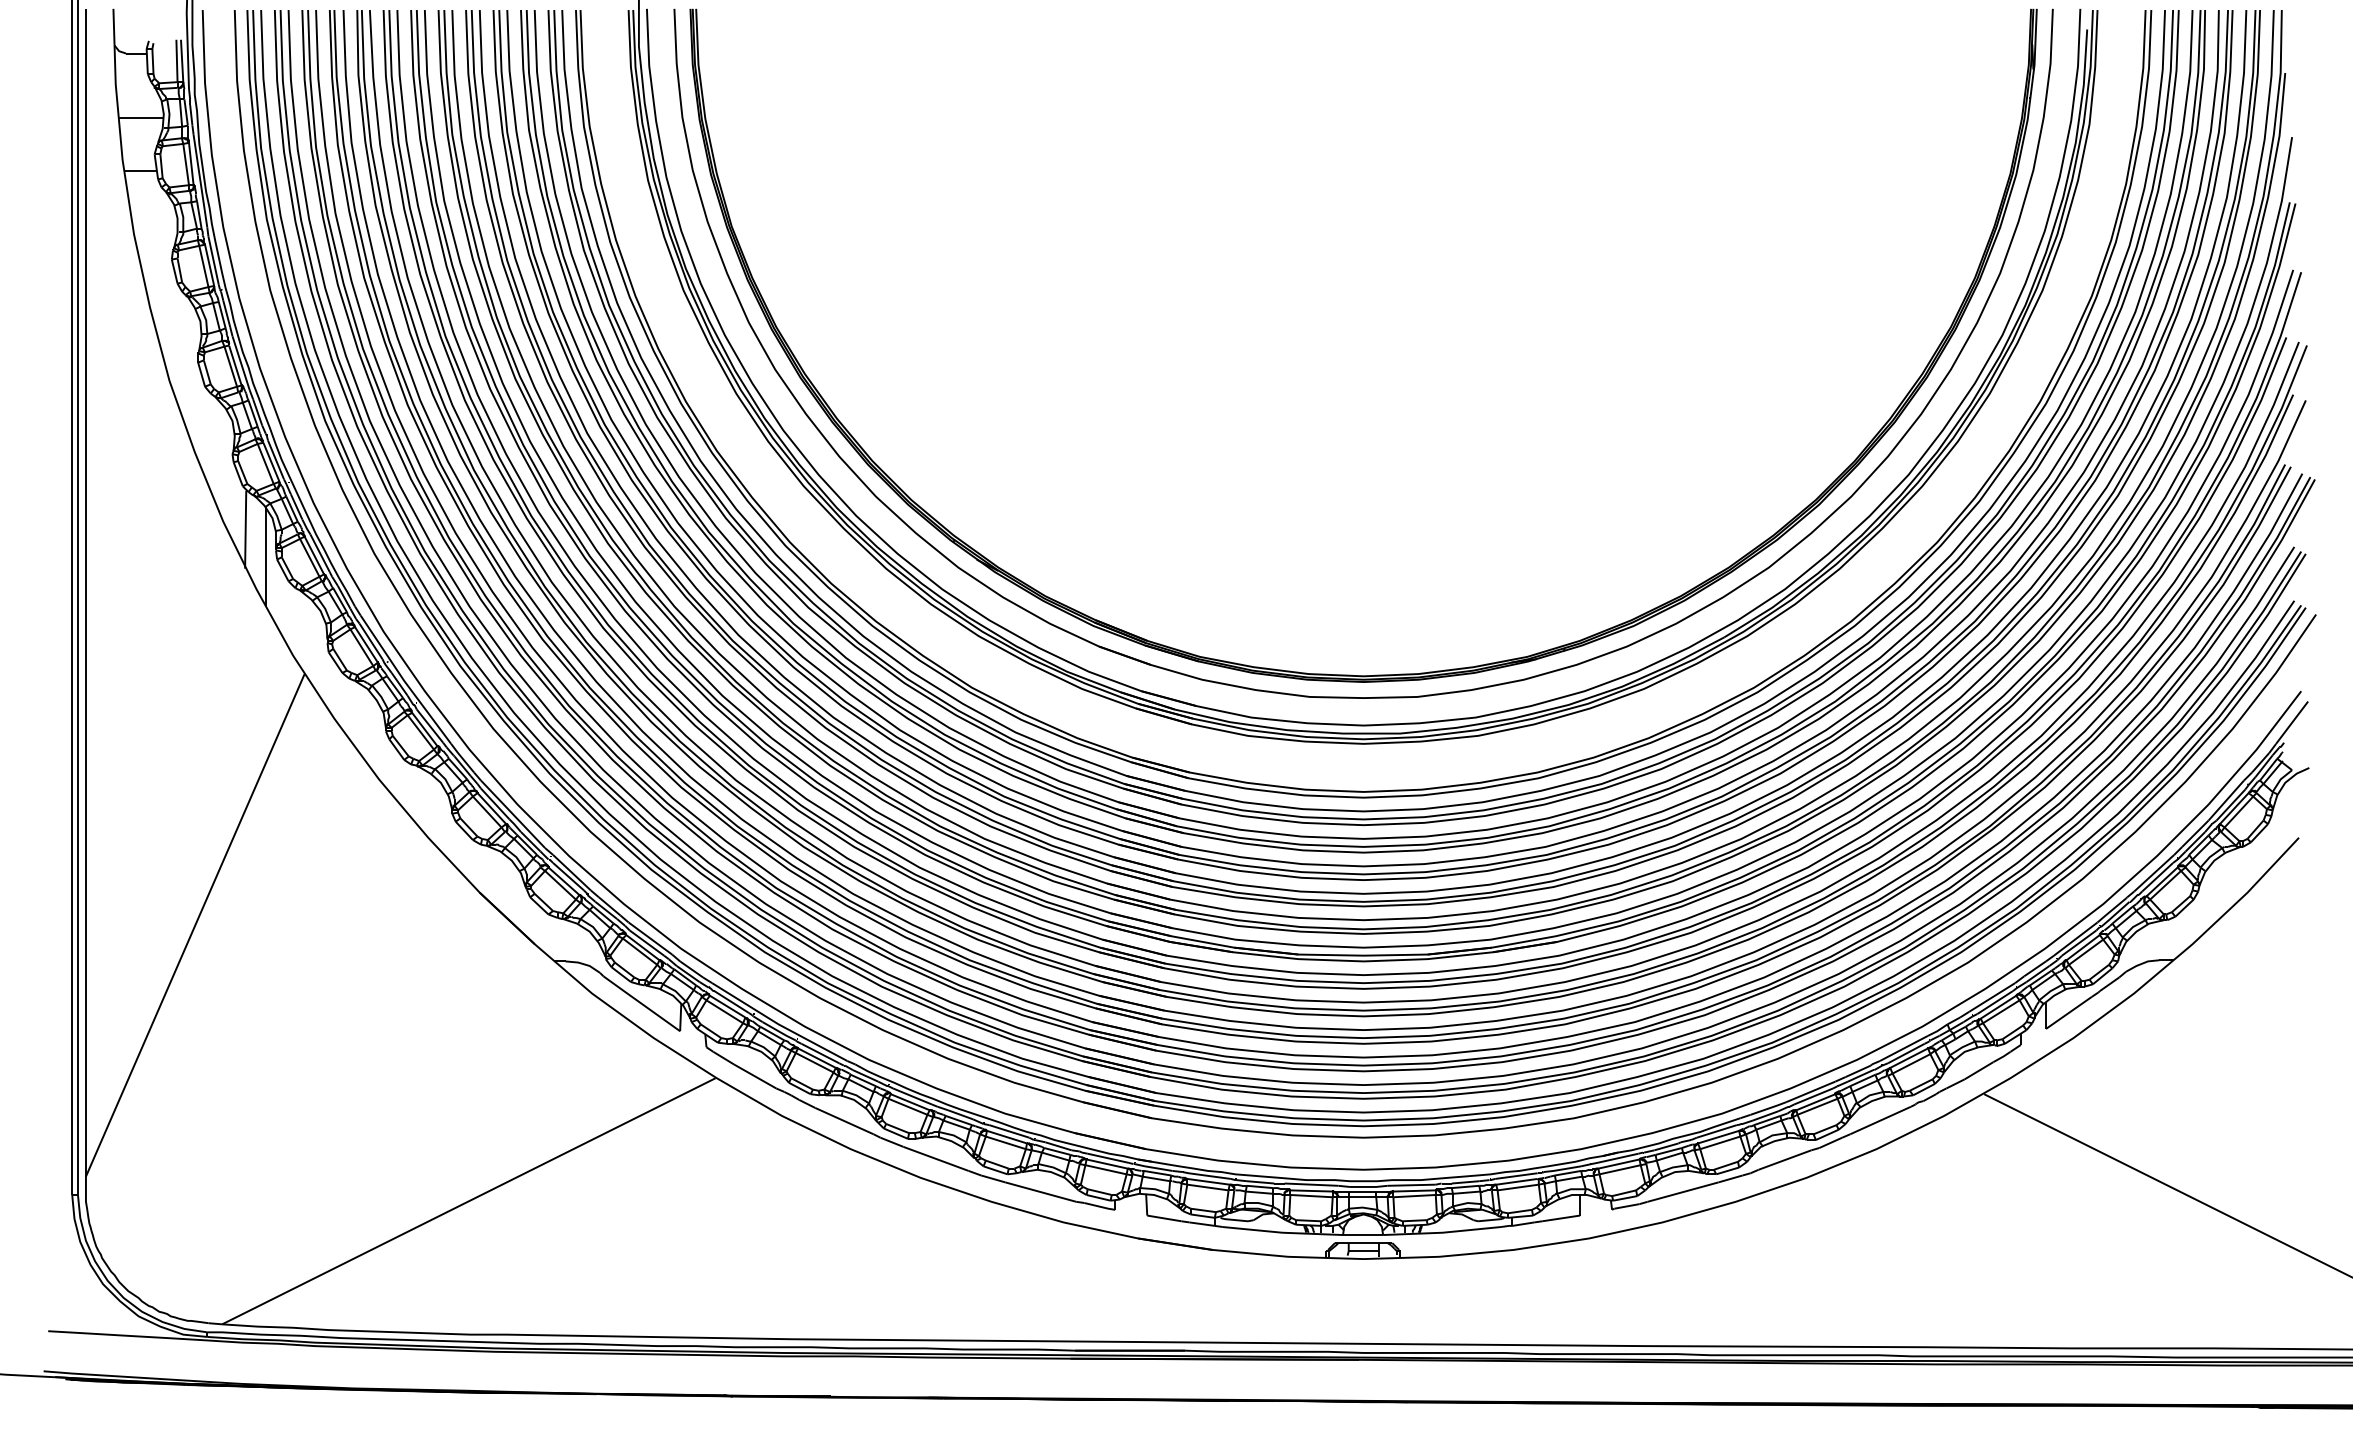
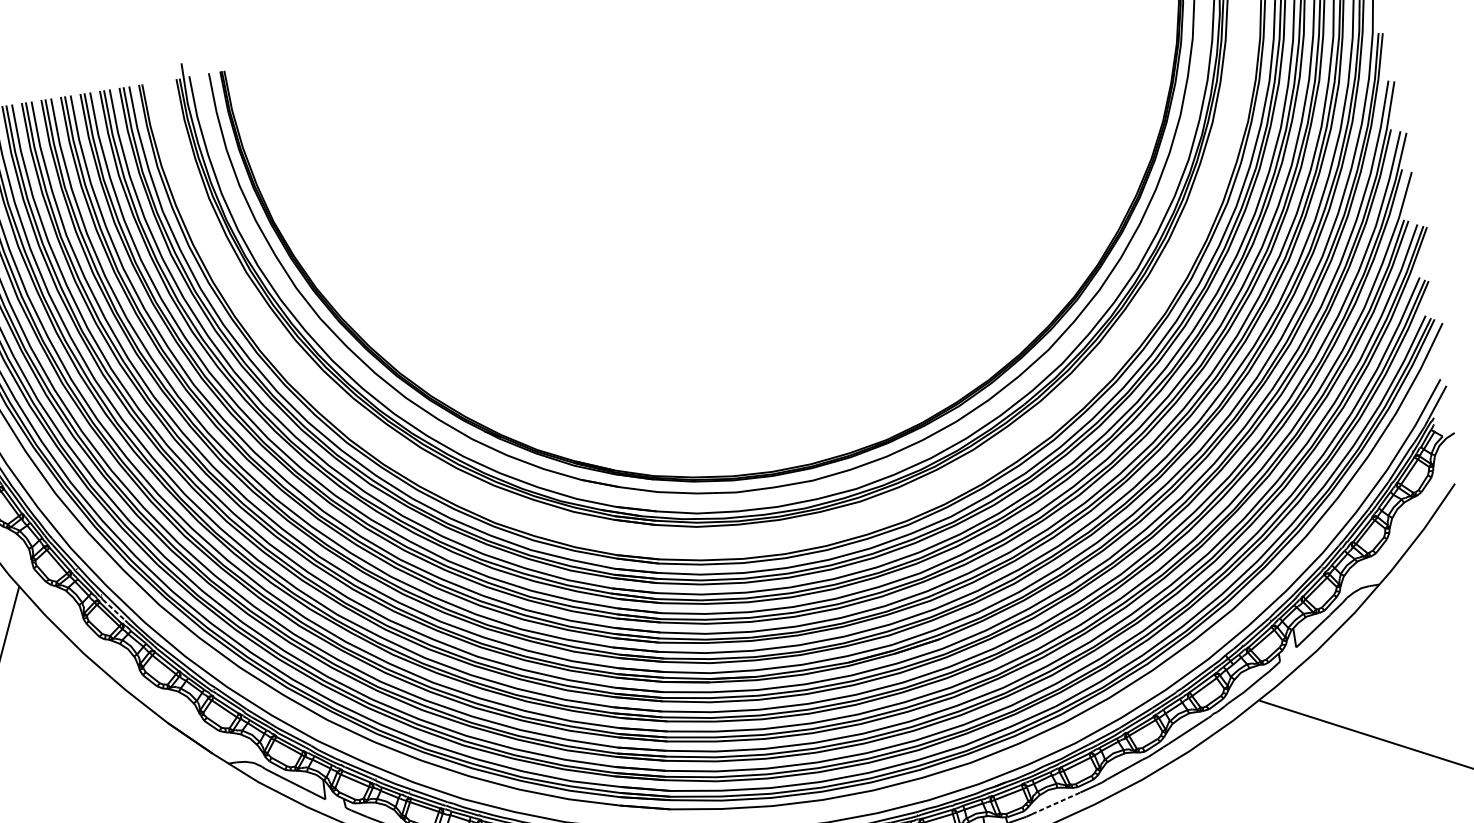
line: (430, 726) -> (114, 610), solid -> dashed
line: (1683, 1192) -> (1056, 803), solid -> dashed

